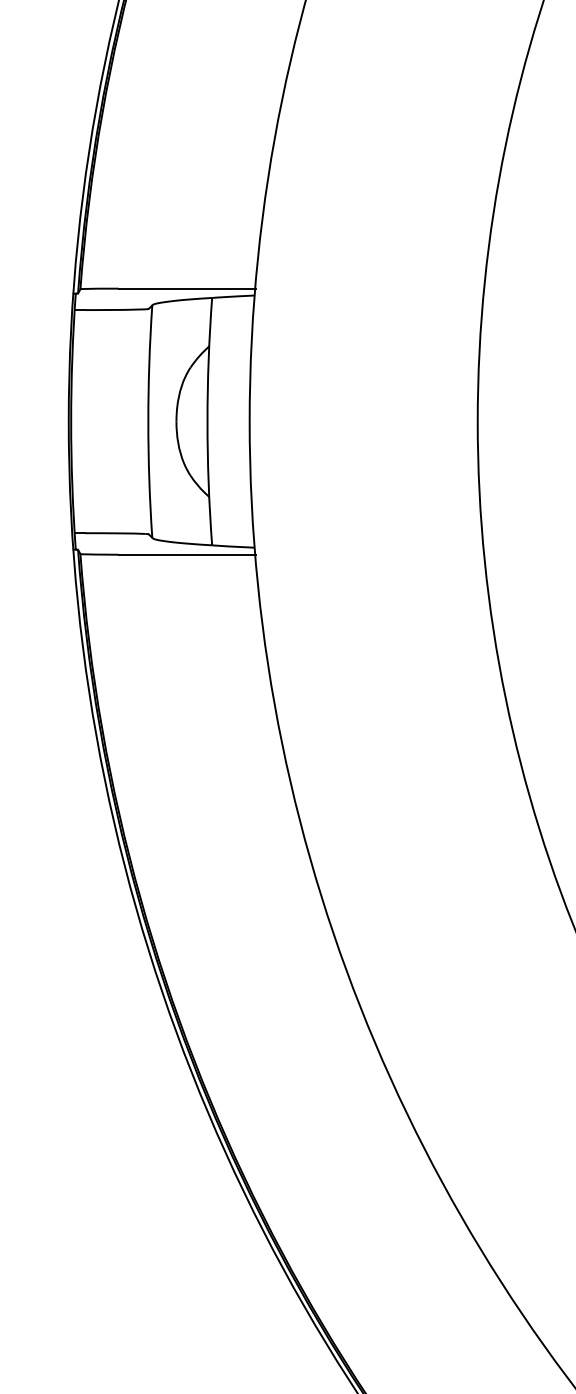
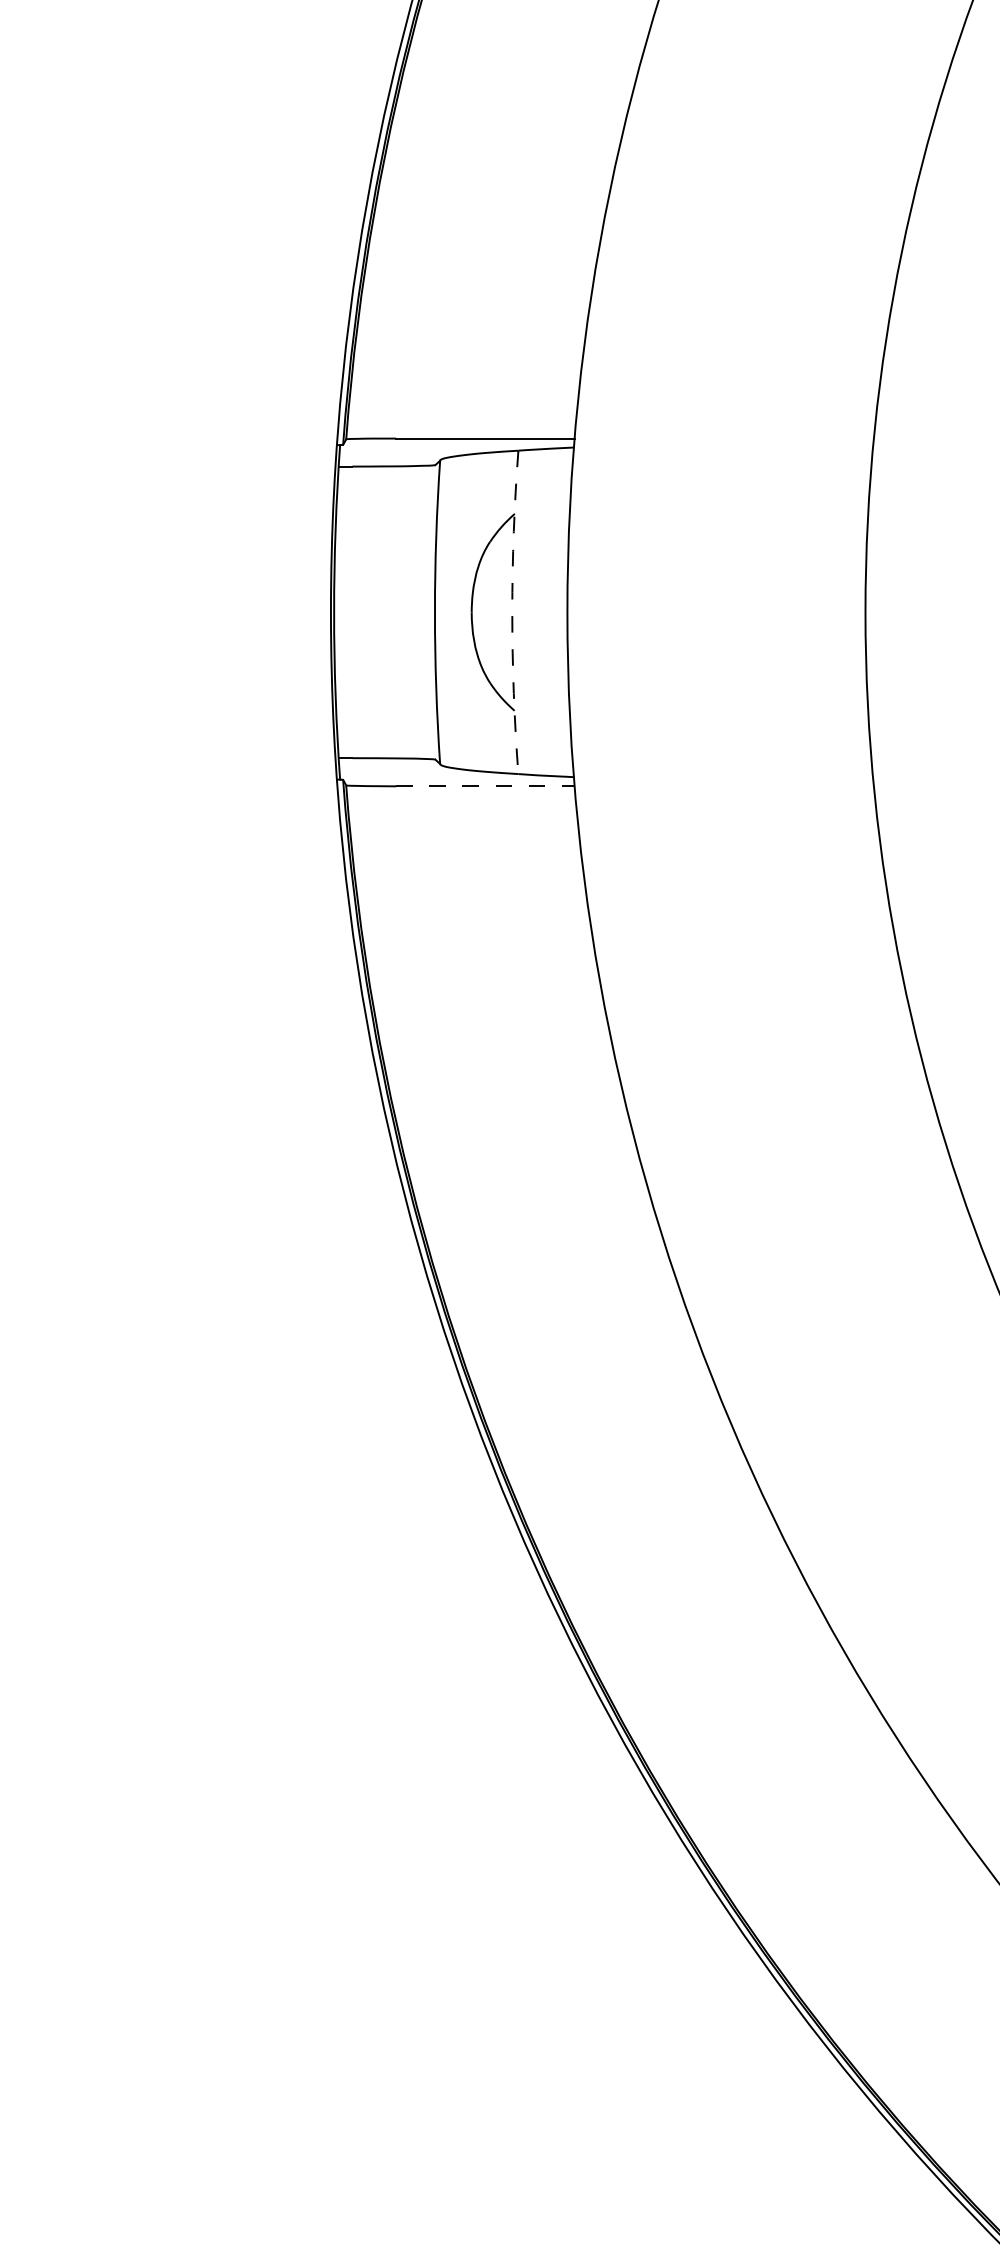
arc: (207, 421) -> (512, 612), solid -> dashed
line: (186, 554) -> (485, 786), solid -> dashed

